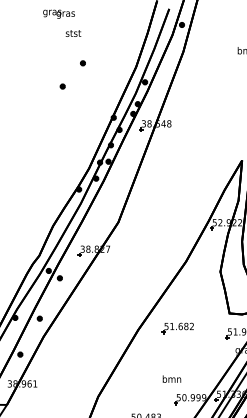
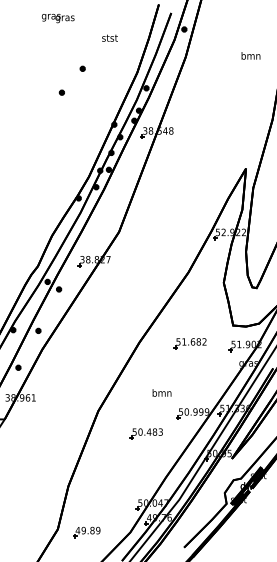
text: (73, 32) -> (109, 37), moved
part: (177, 328) -> (189, 343), moved
text: (171, 378) -> (161, 392), moved

